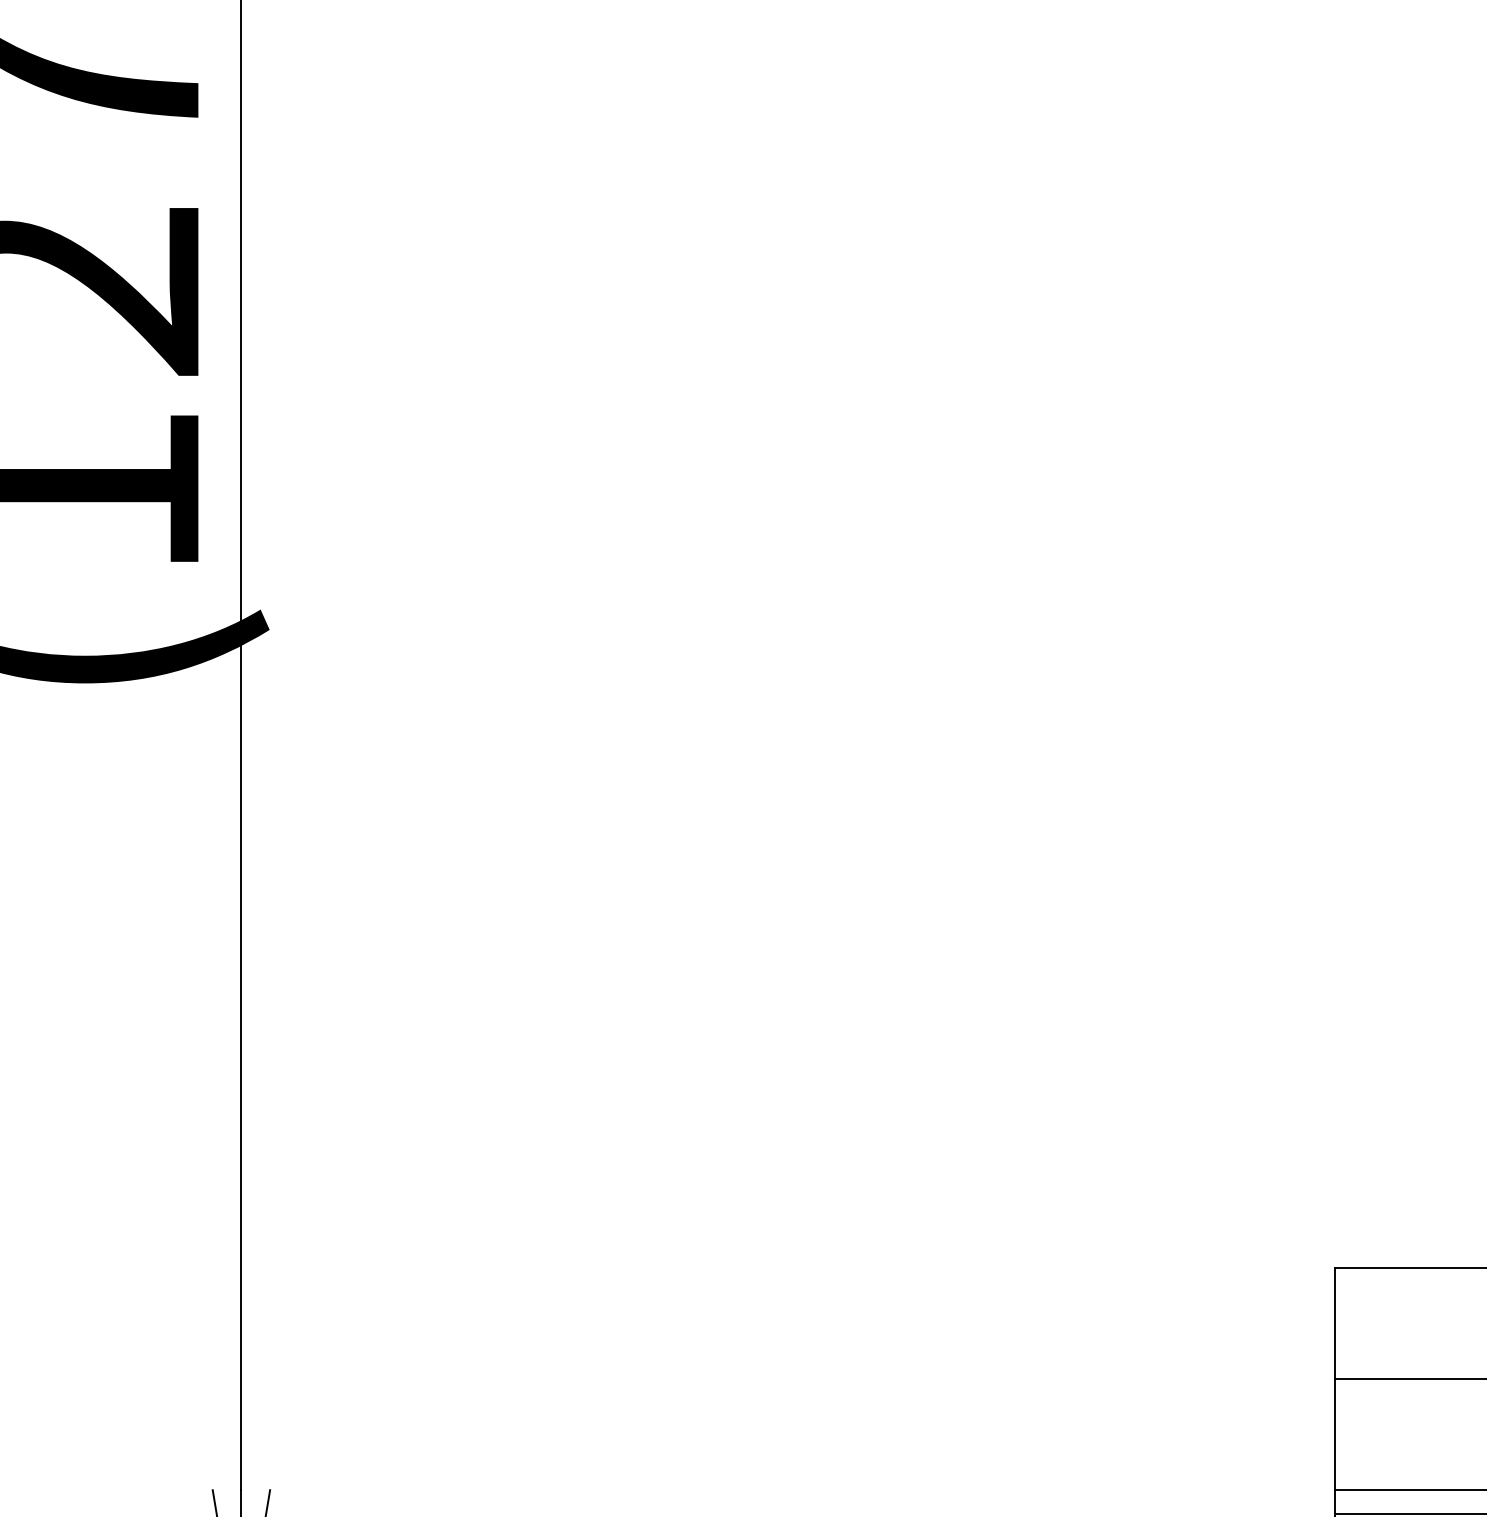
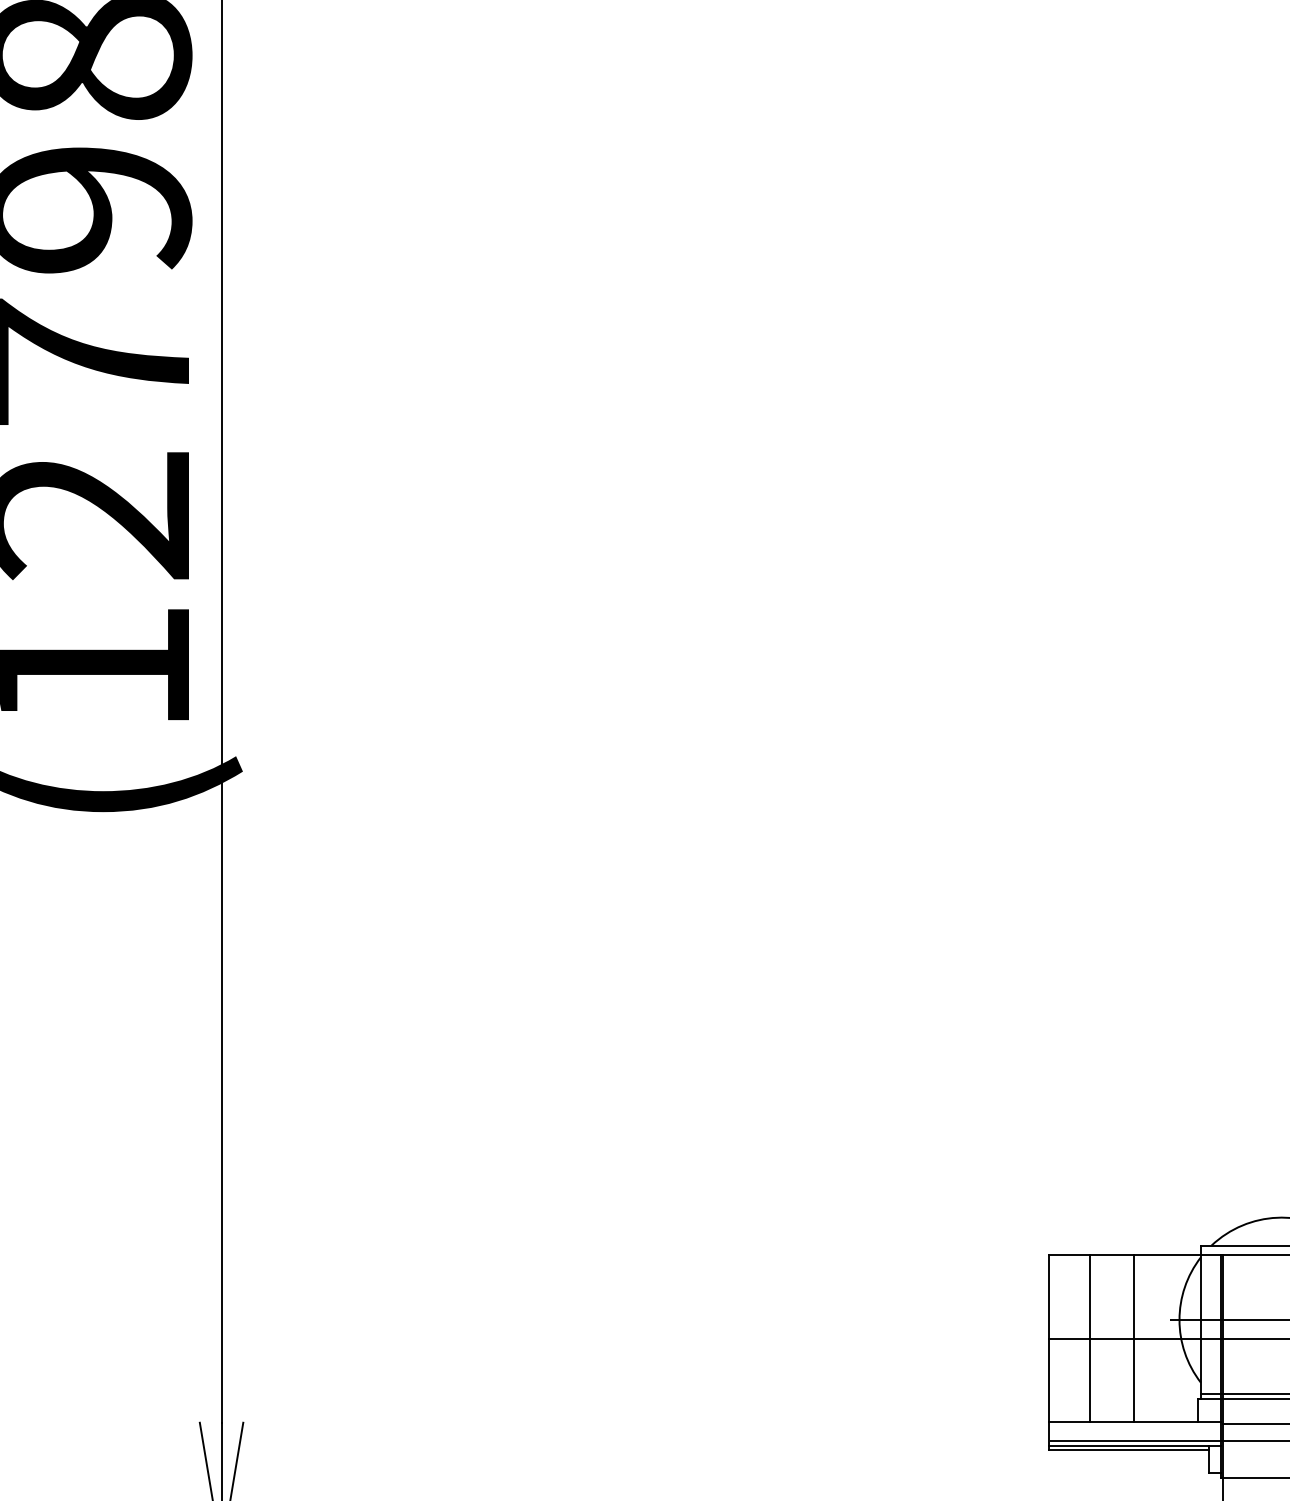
line: (1389, 1378) -> (1090, 1338), added
line: (1446, 1378) -> (1133, 1338), added

